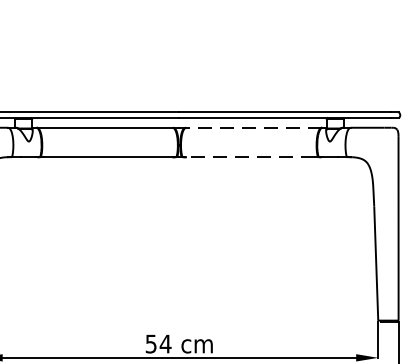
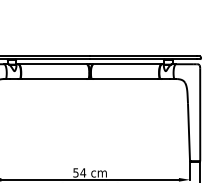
line: (253, 128) -> (127, 64), dashed -> solid
line: (249, 158) -> (125, 79), dashed -> solid

